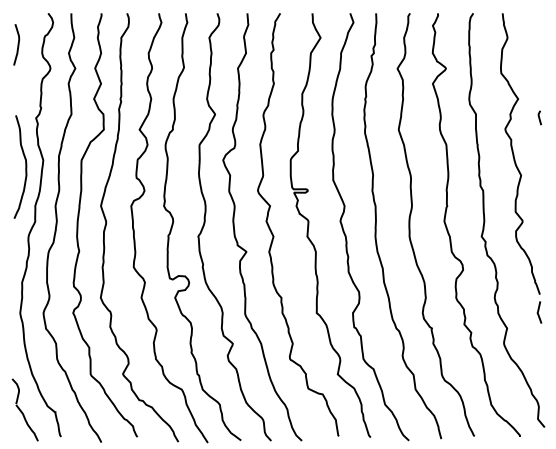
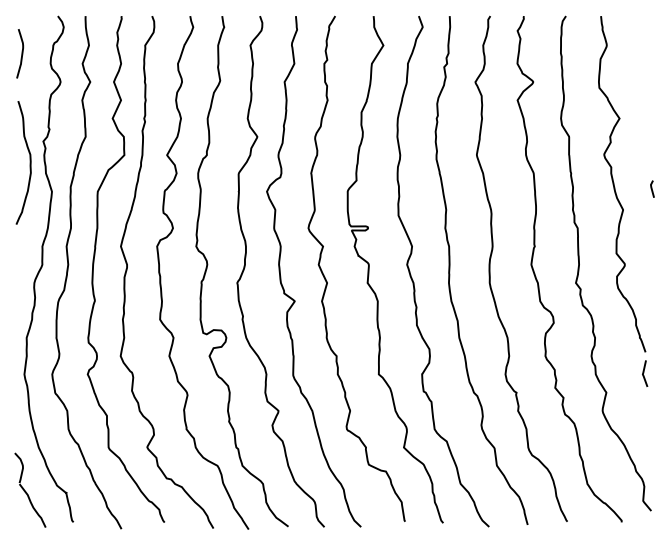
line: (539, 117) -> (652, 188), moved
curve: (25, 166) -> (29, 162), moved

